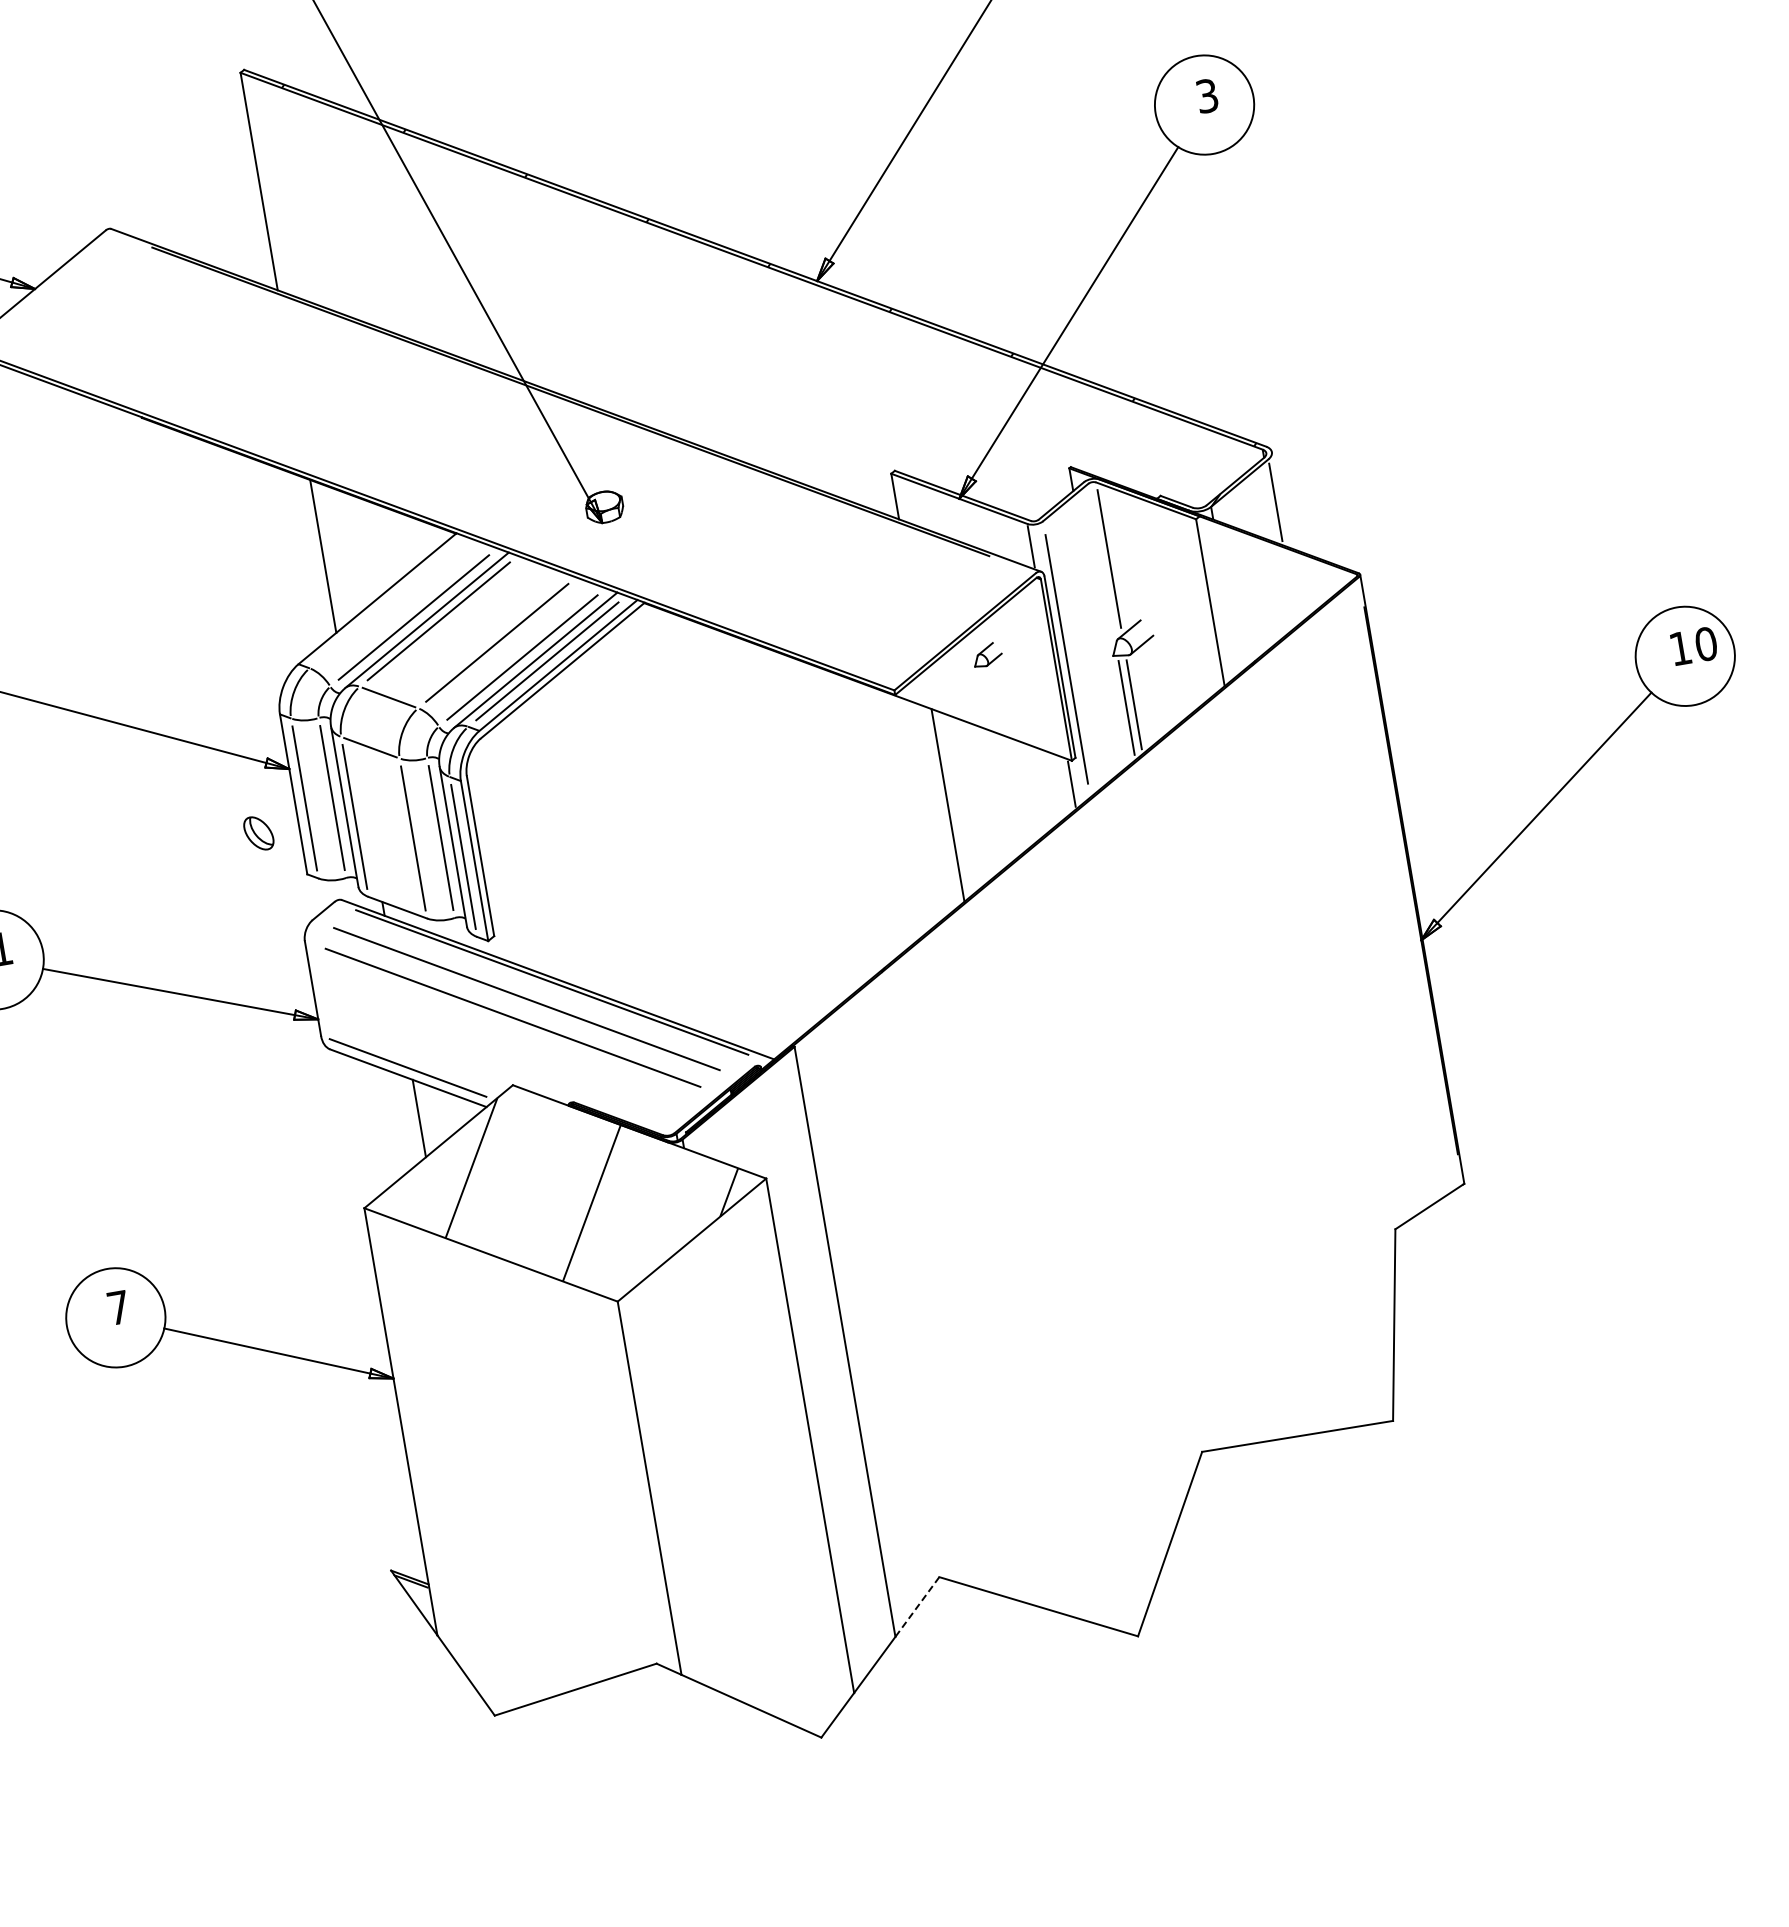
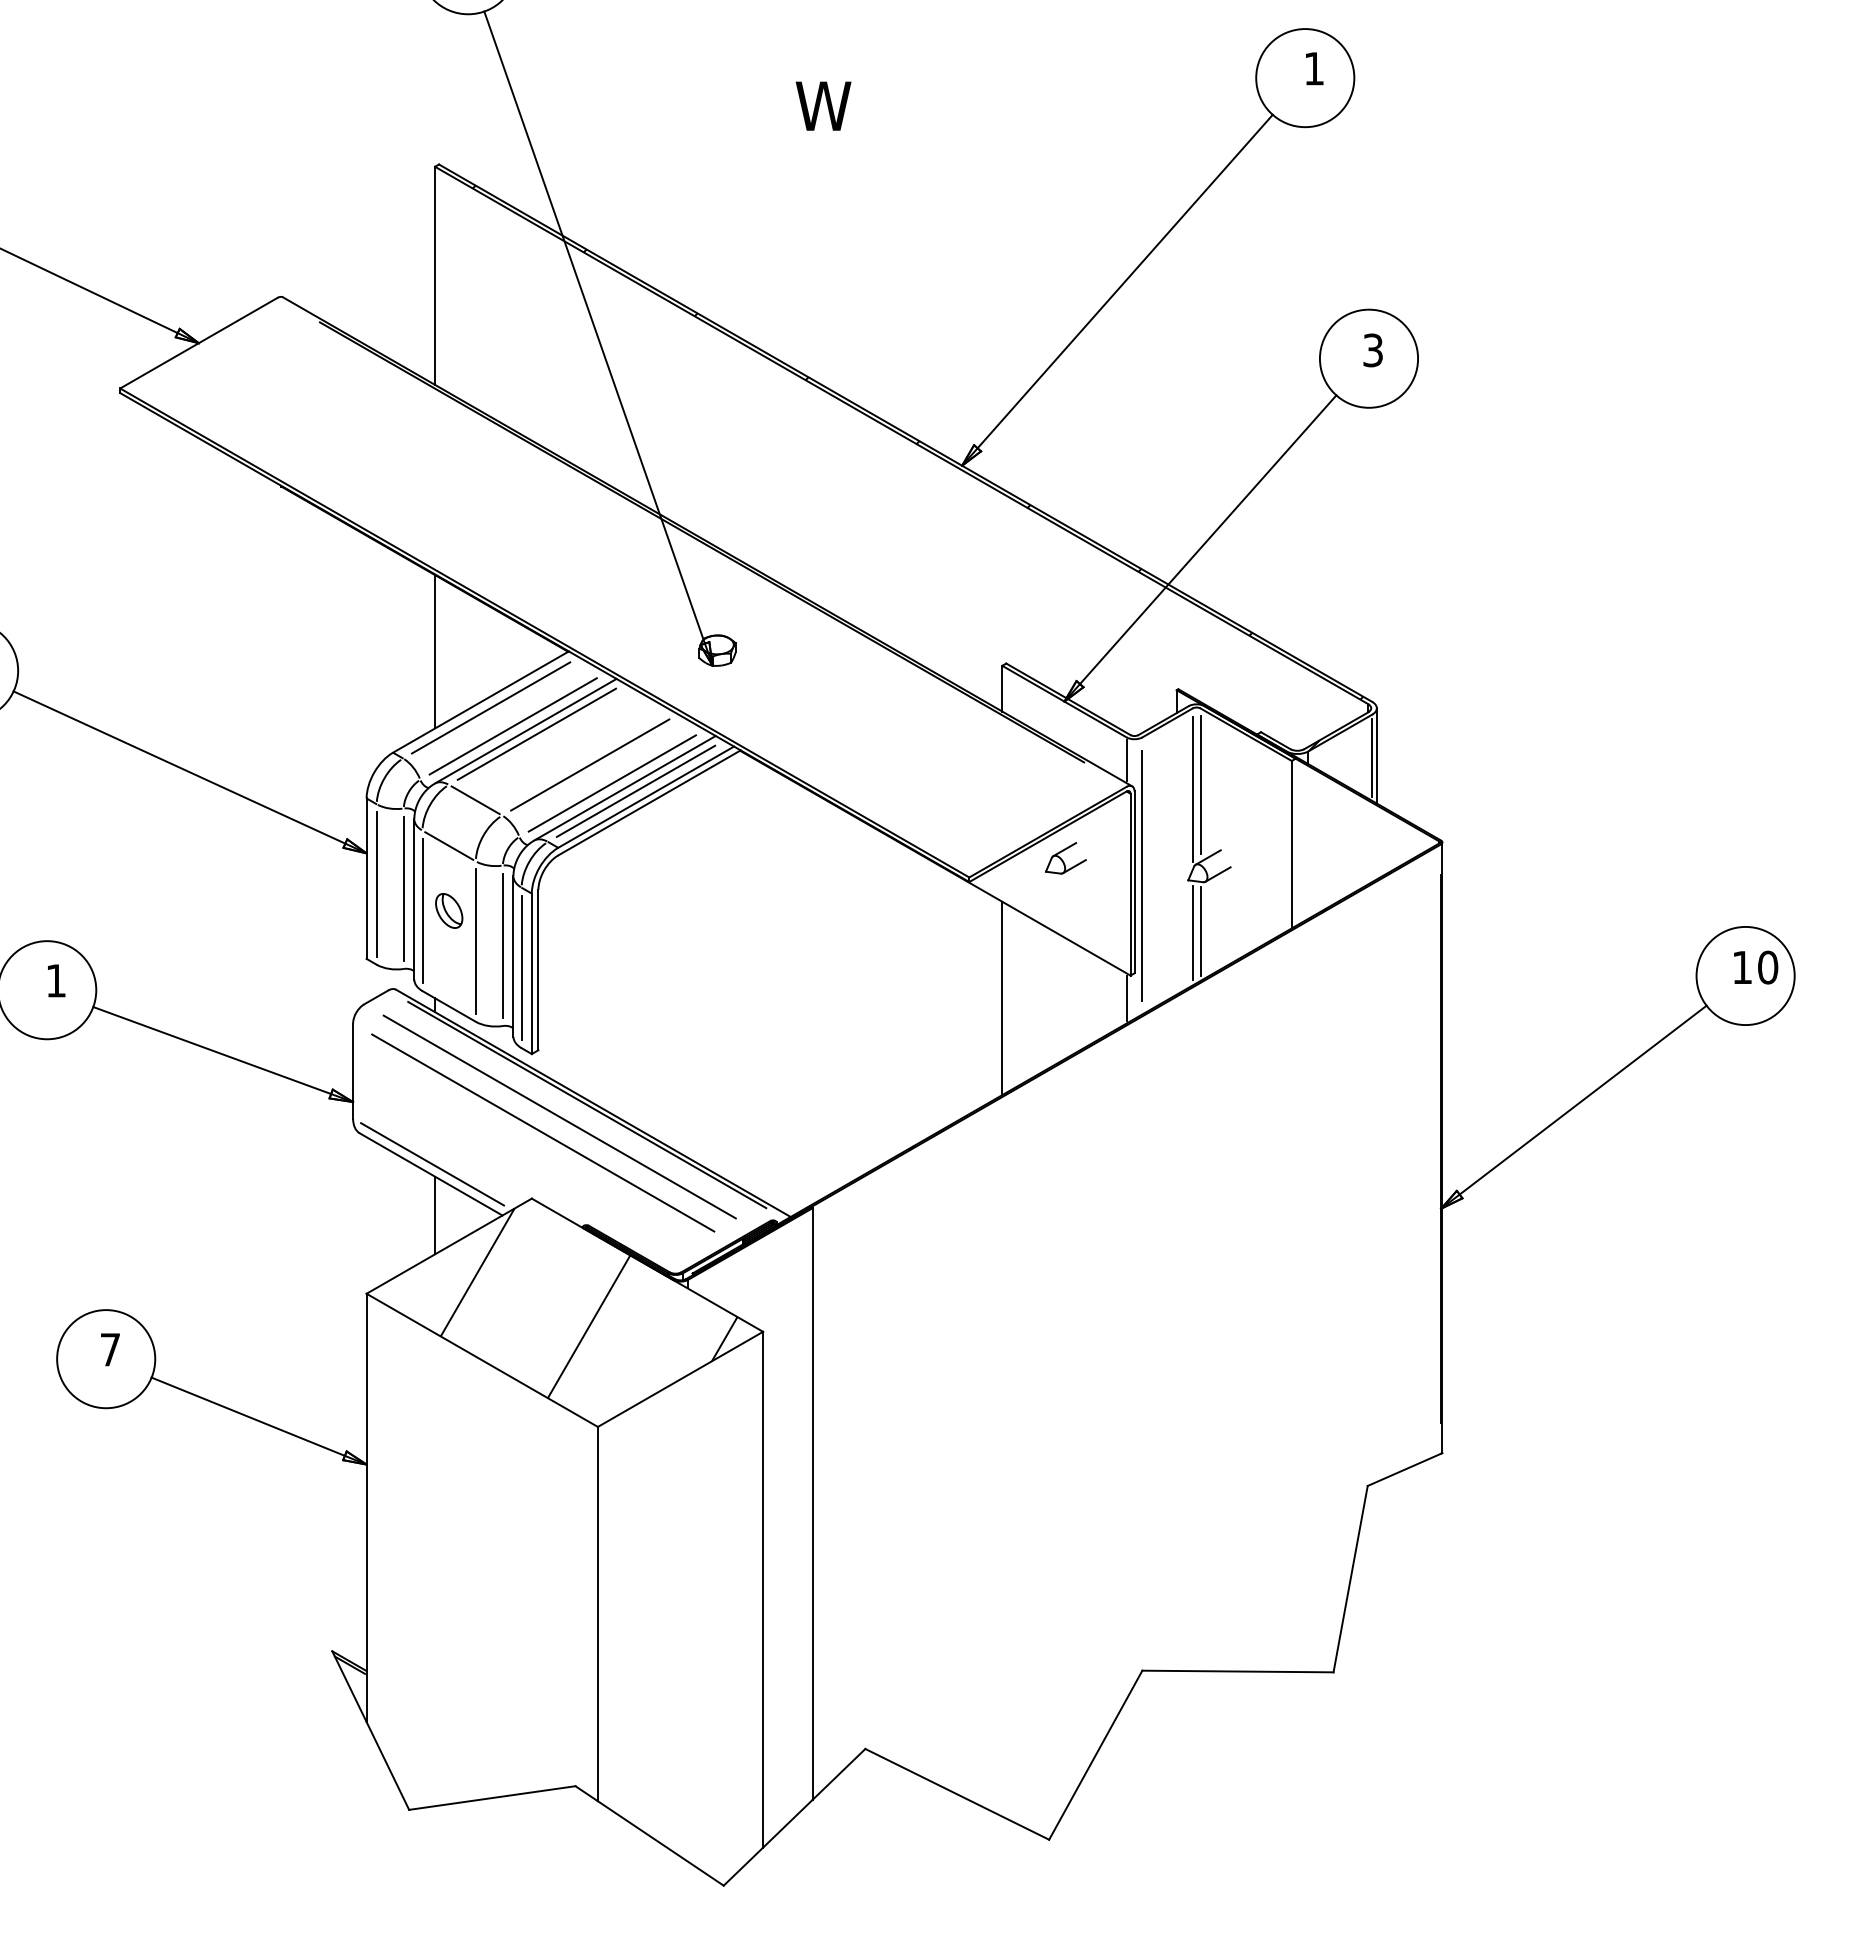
line: (1279, 499) -> (1376, 755), added
line: (1101, 563) -> (1192, 788), added
line: (388, 602) -> (490, 707), added
part: (987, 655) -> (1065, 858), size x1.43
part: (259, 832) -> (449, 910), moved
line: (917, 1607) -> (839, 1774), dashed -> solid

